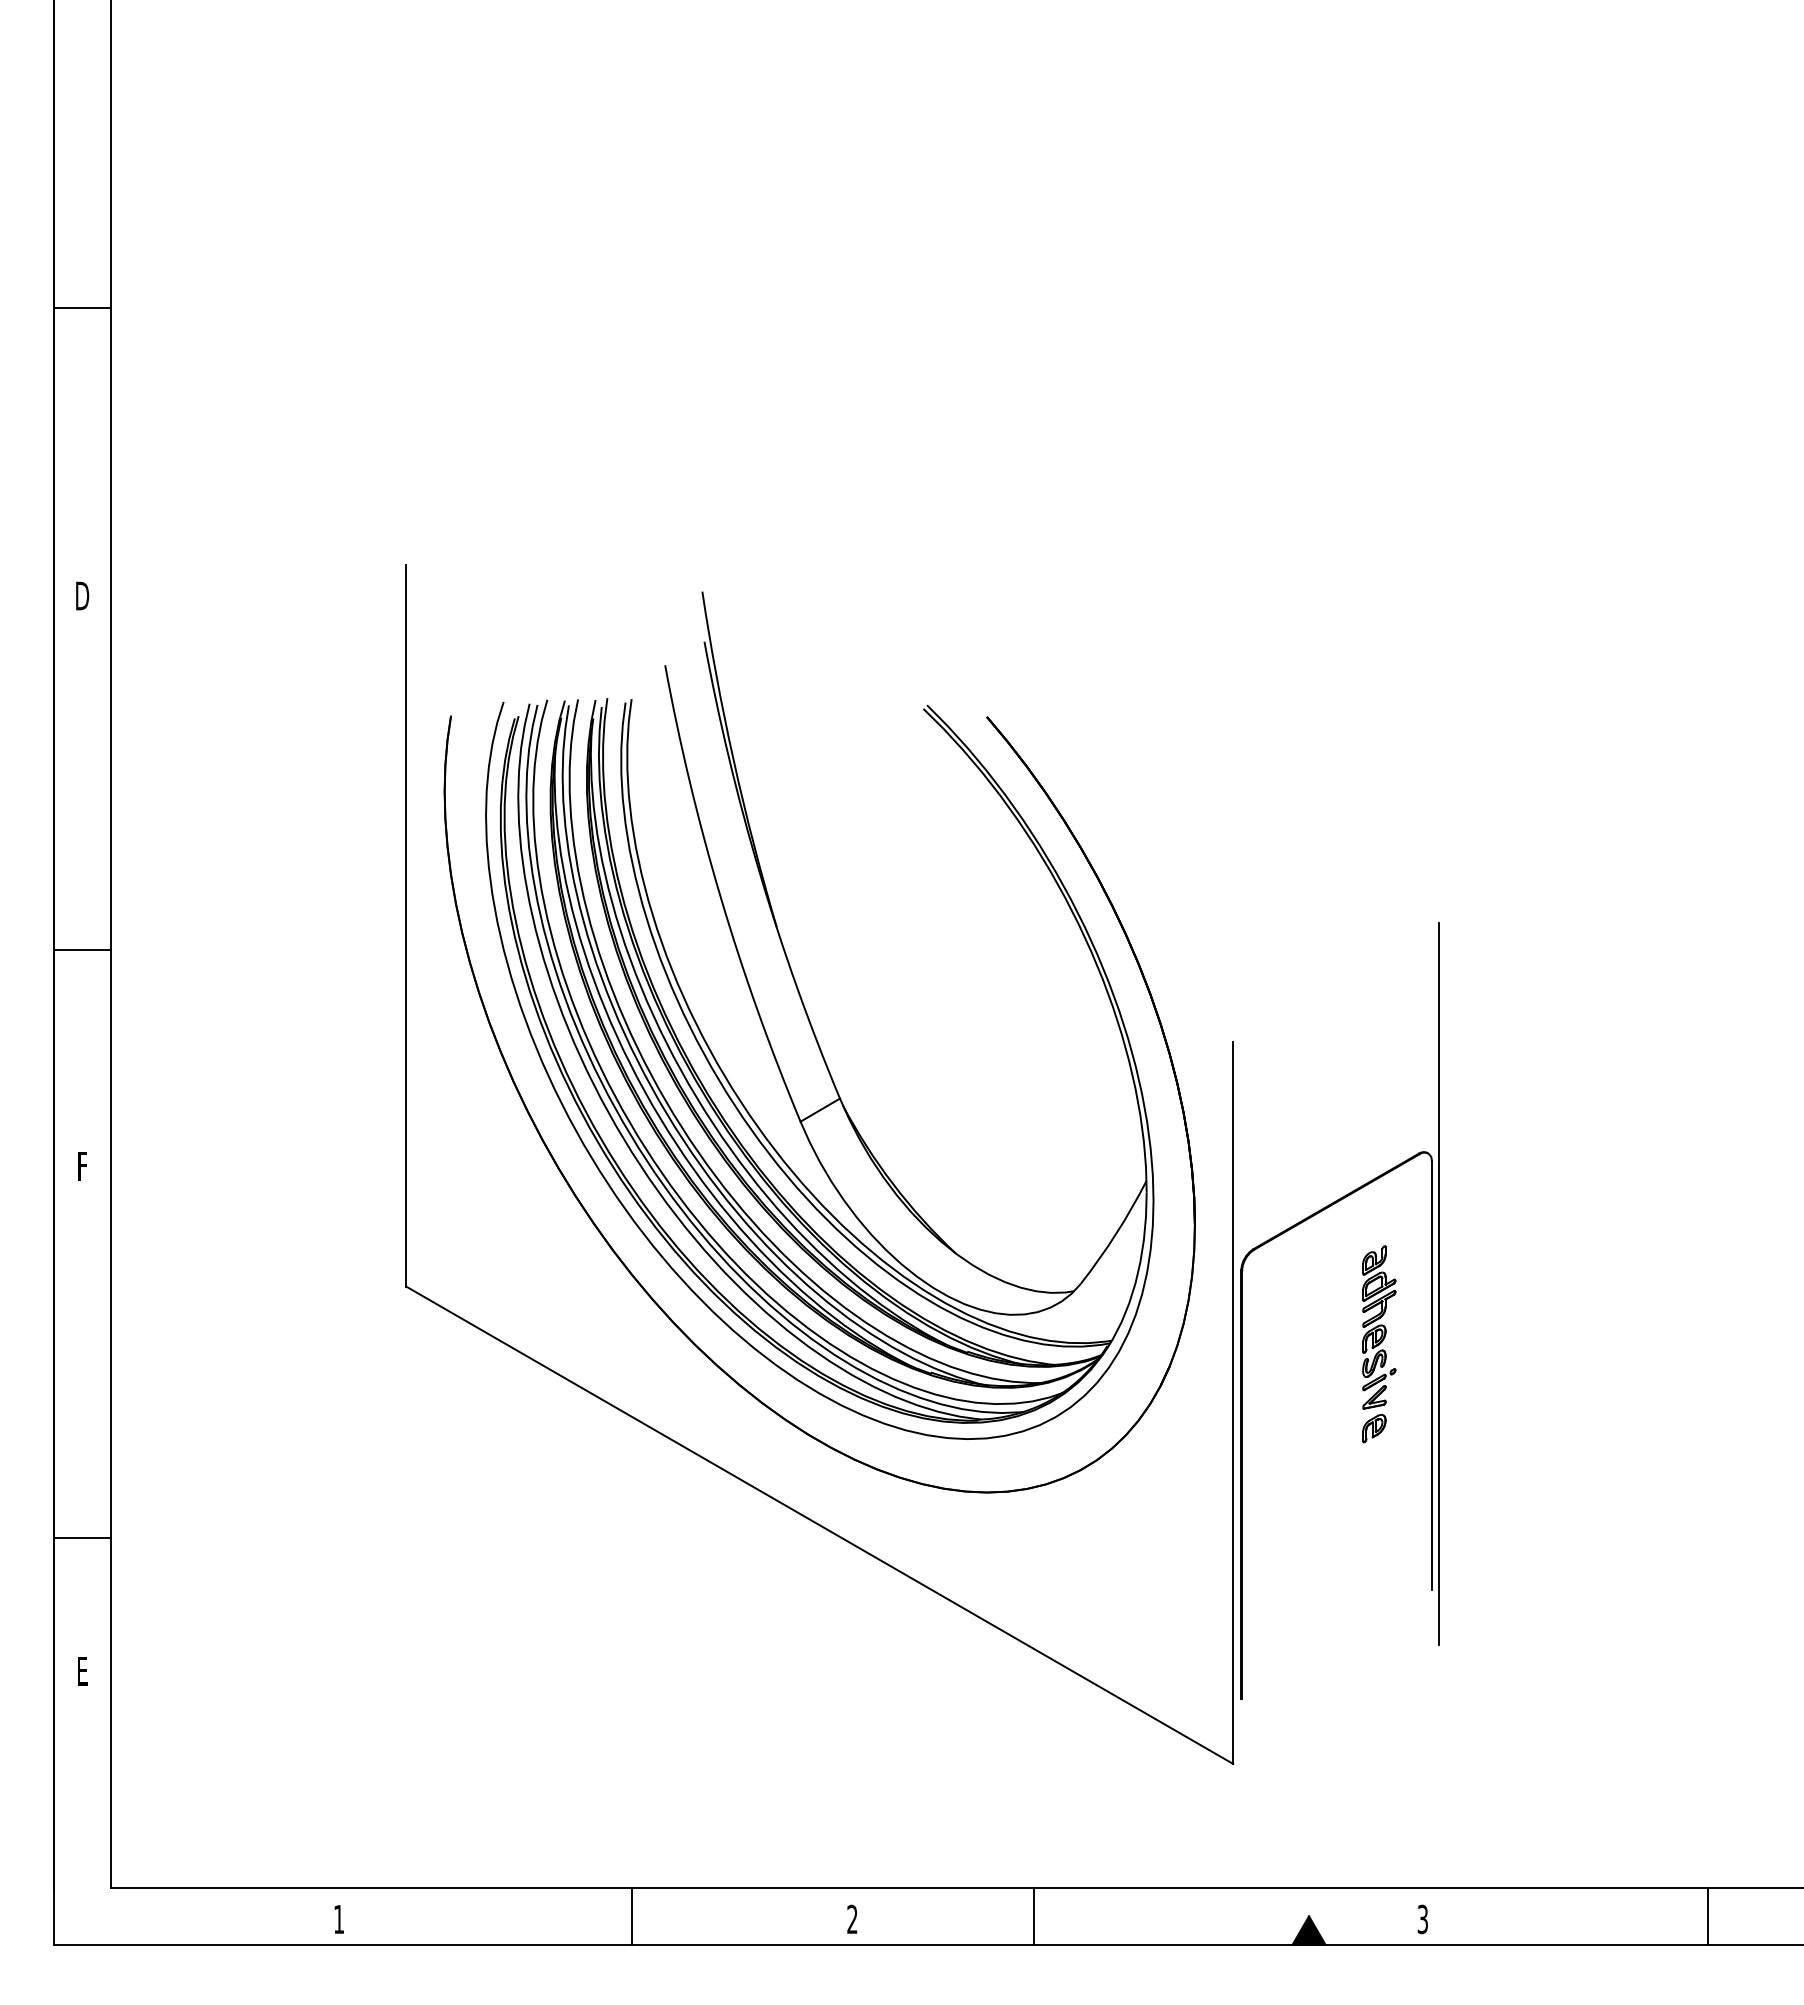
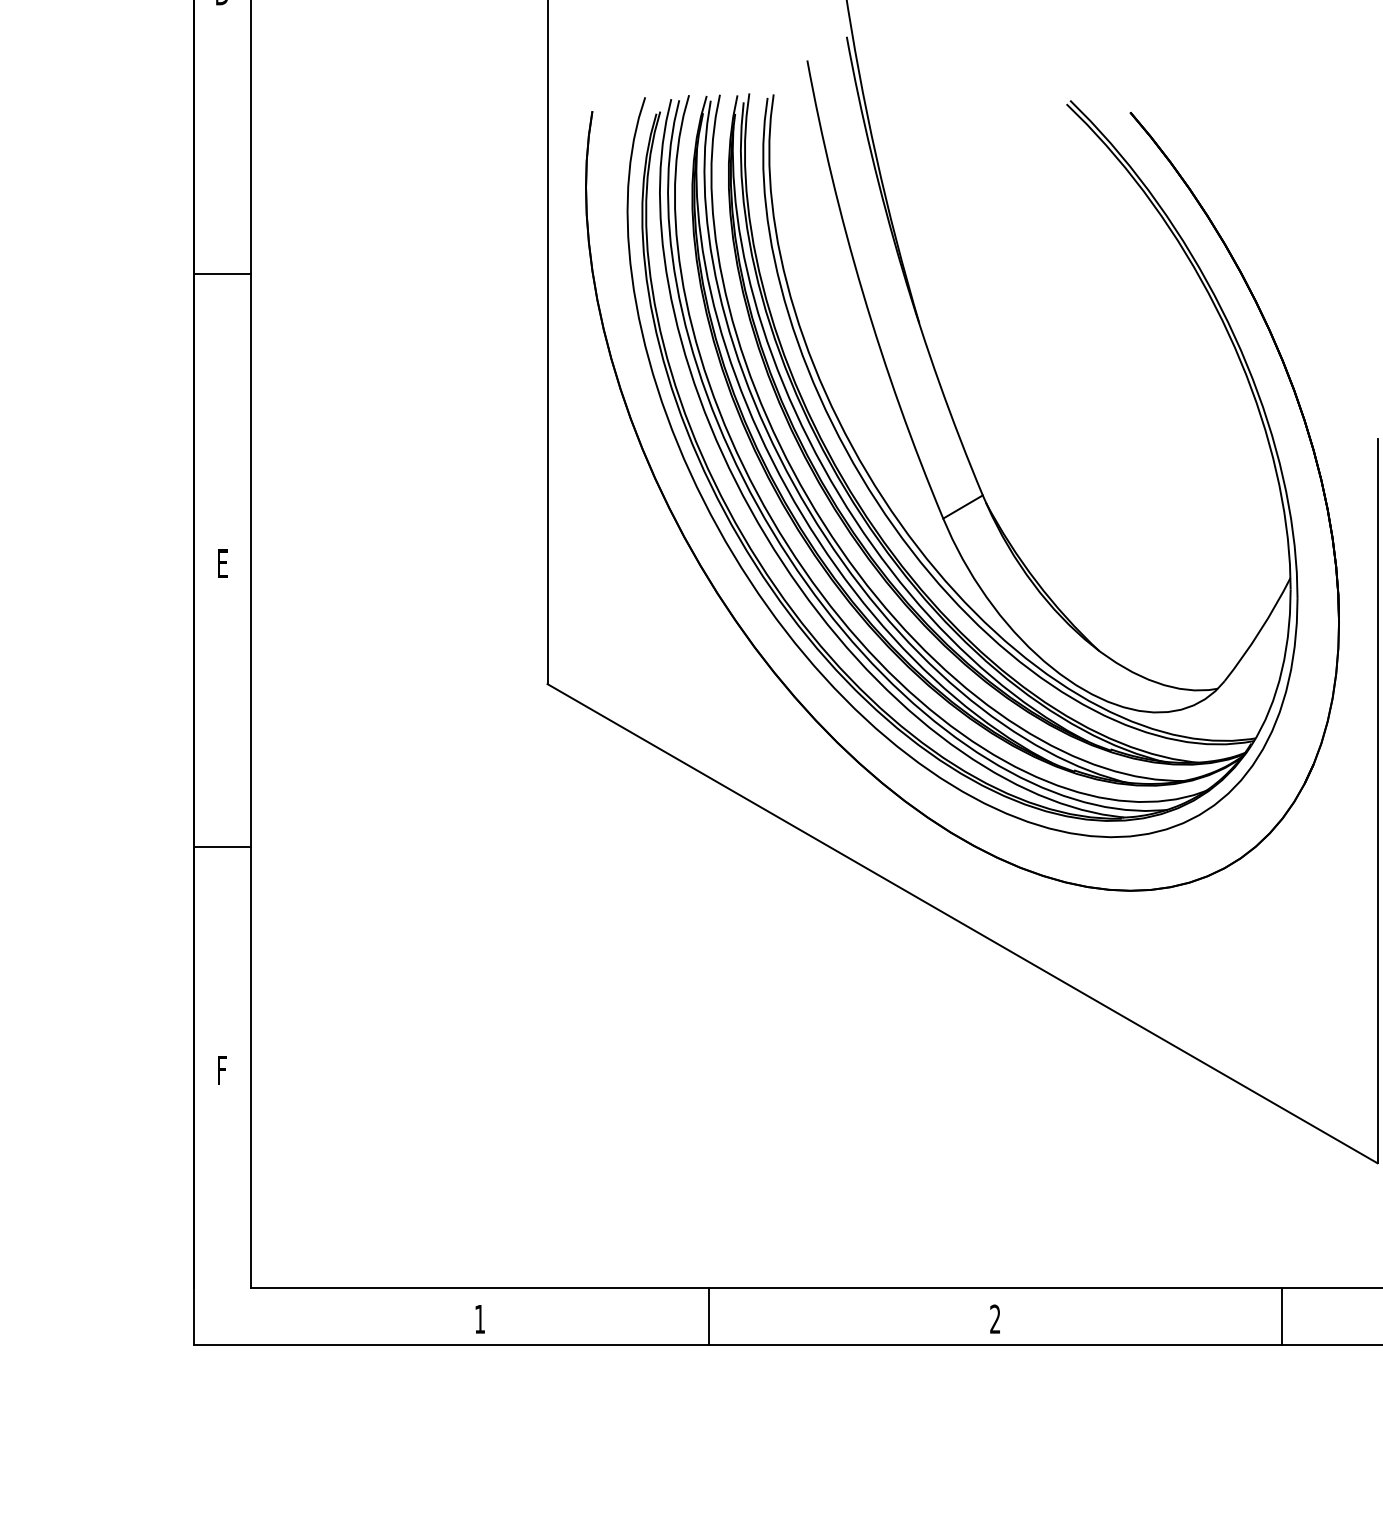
line: (82, 950) -> (222, 274), moved
text: (83, 1166) -> (223, 563), F -> E
line: (82, 1537) -> (222, 846), moved
text: (83, 1677) -> (223, 1076), E -> F
line: (632, 1915) -> (709, 1315), moved
line: (1033, 1915) -> (1281, 1315), moved

